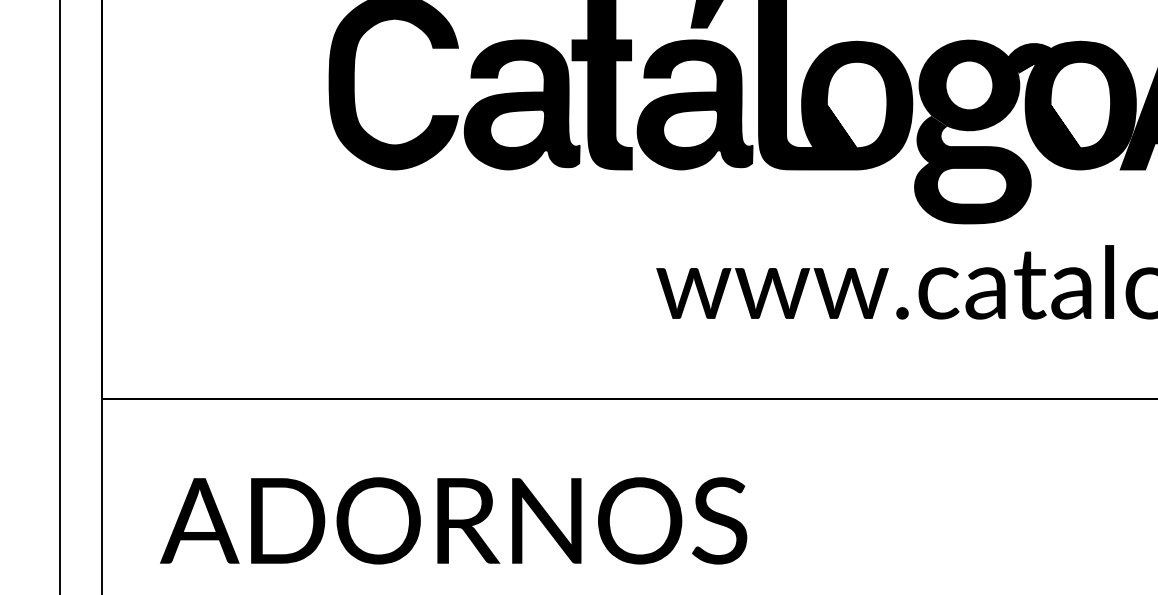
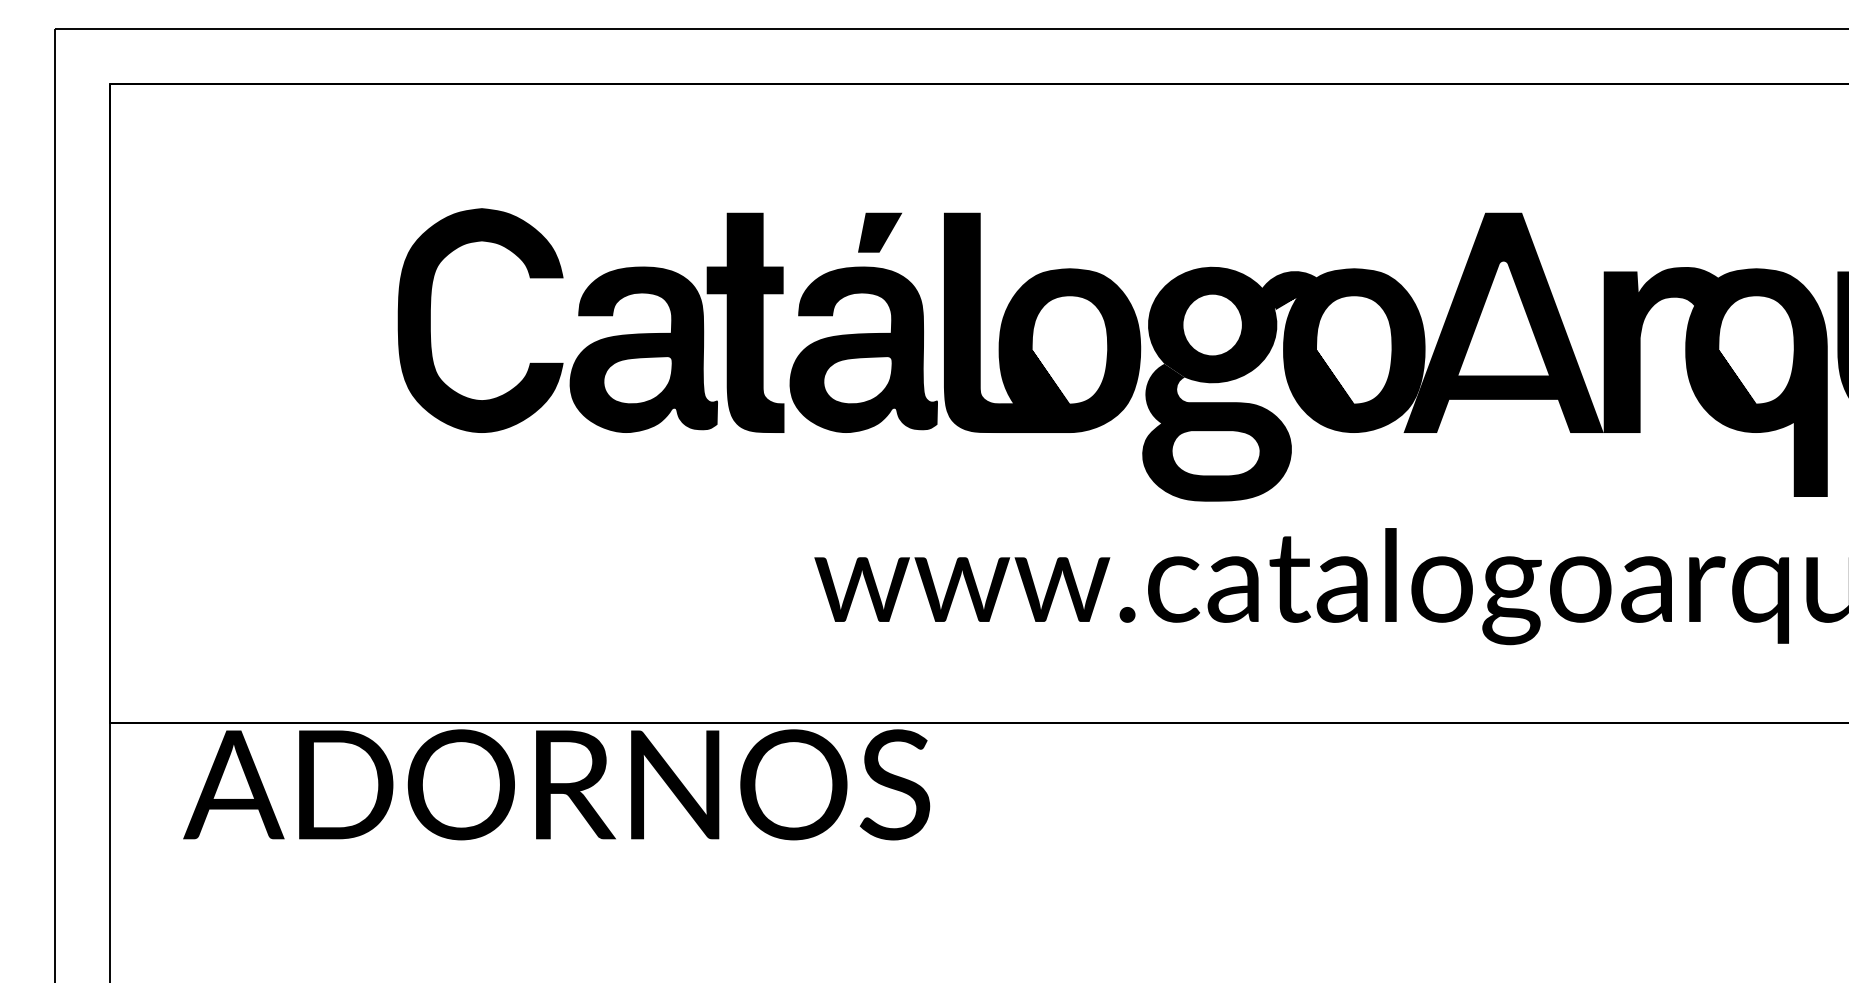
text: (453, 520) -> (556, 784), moved

